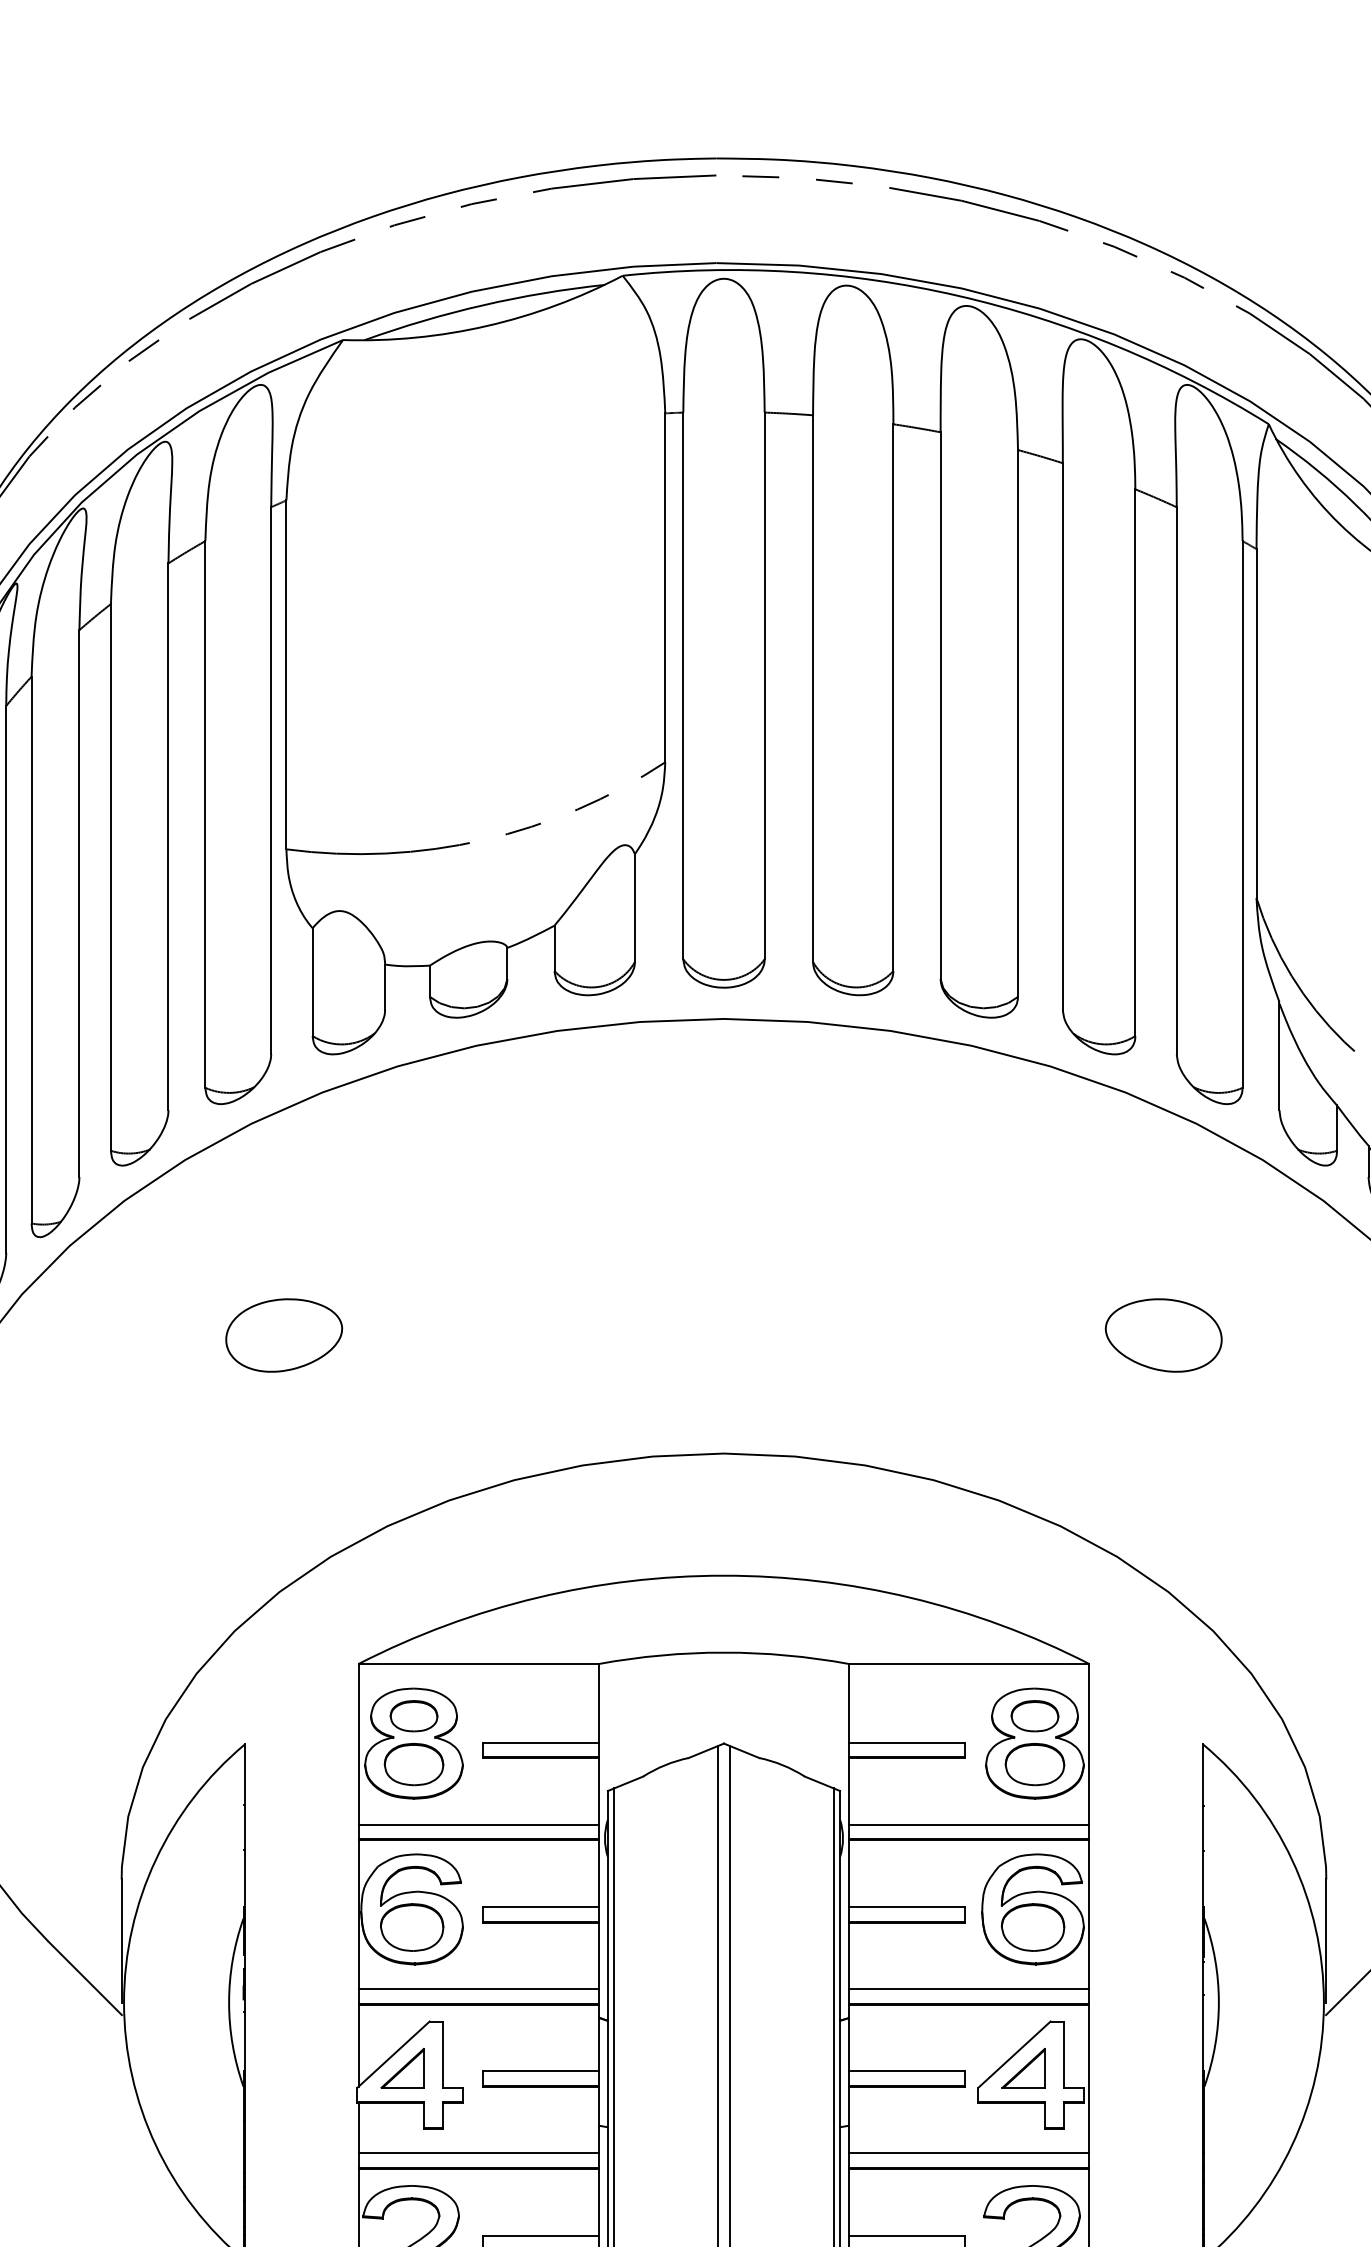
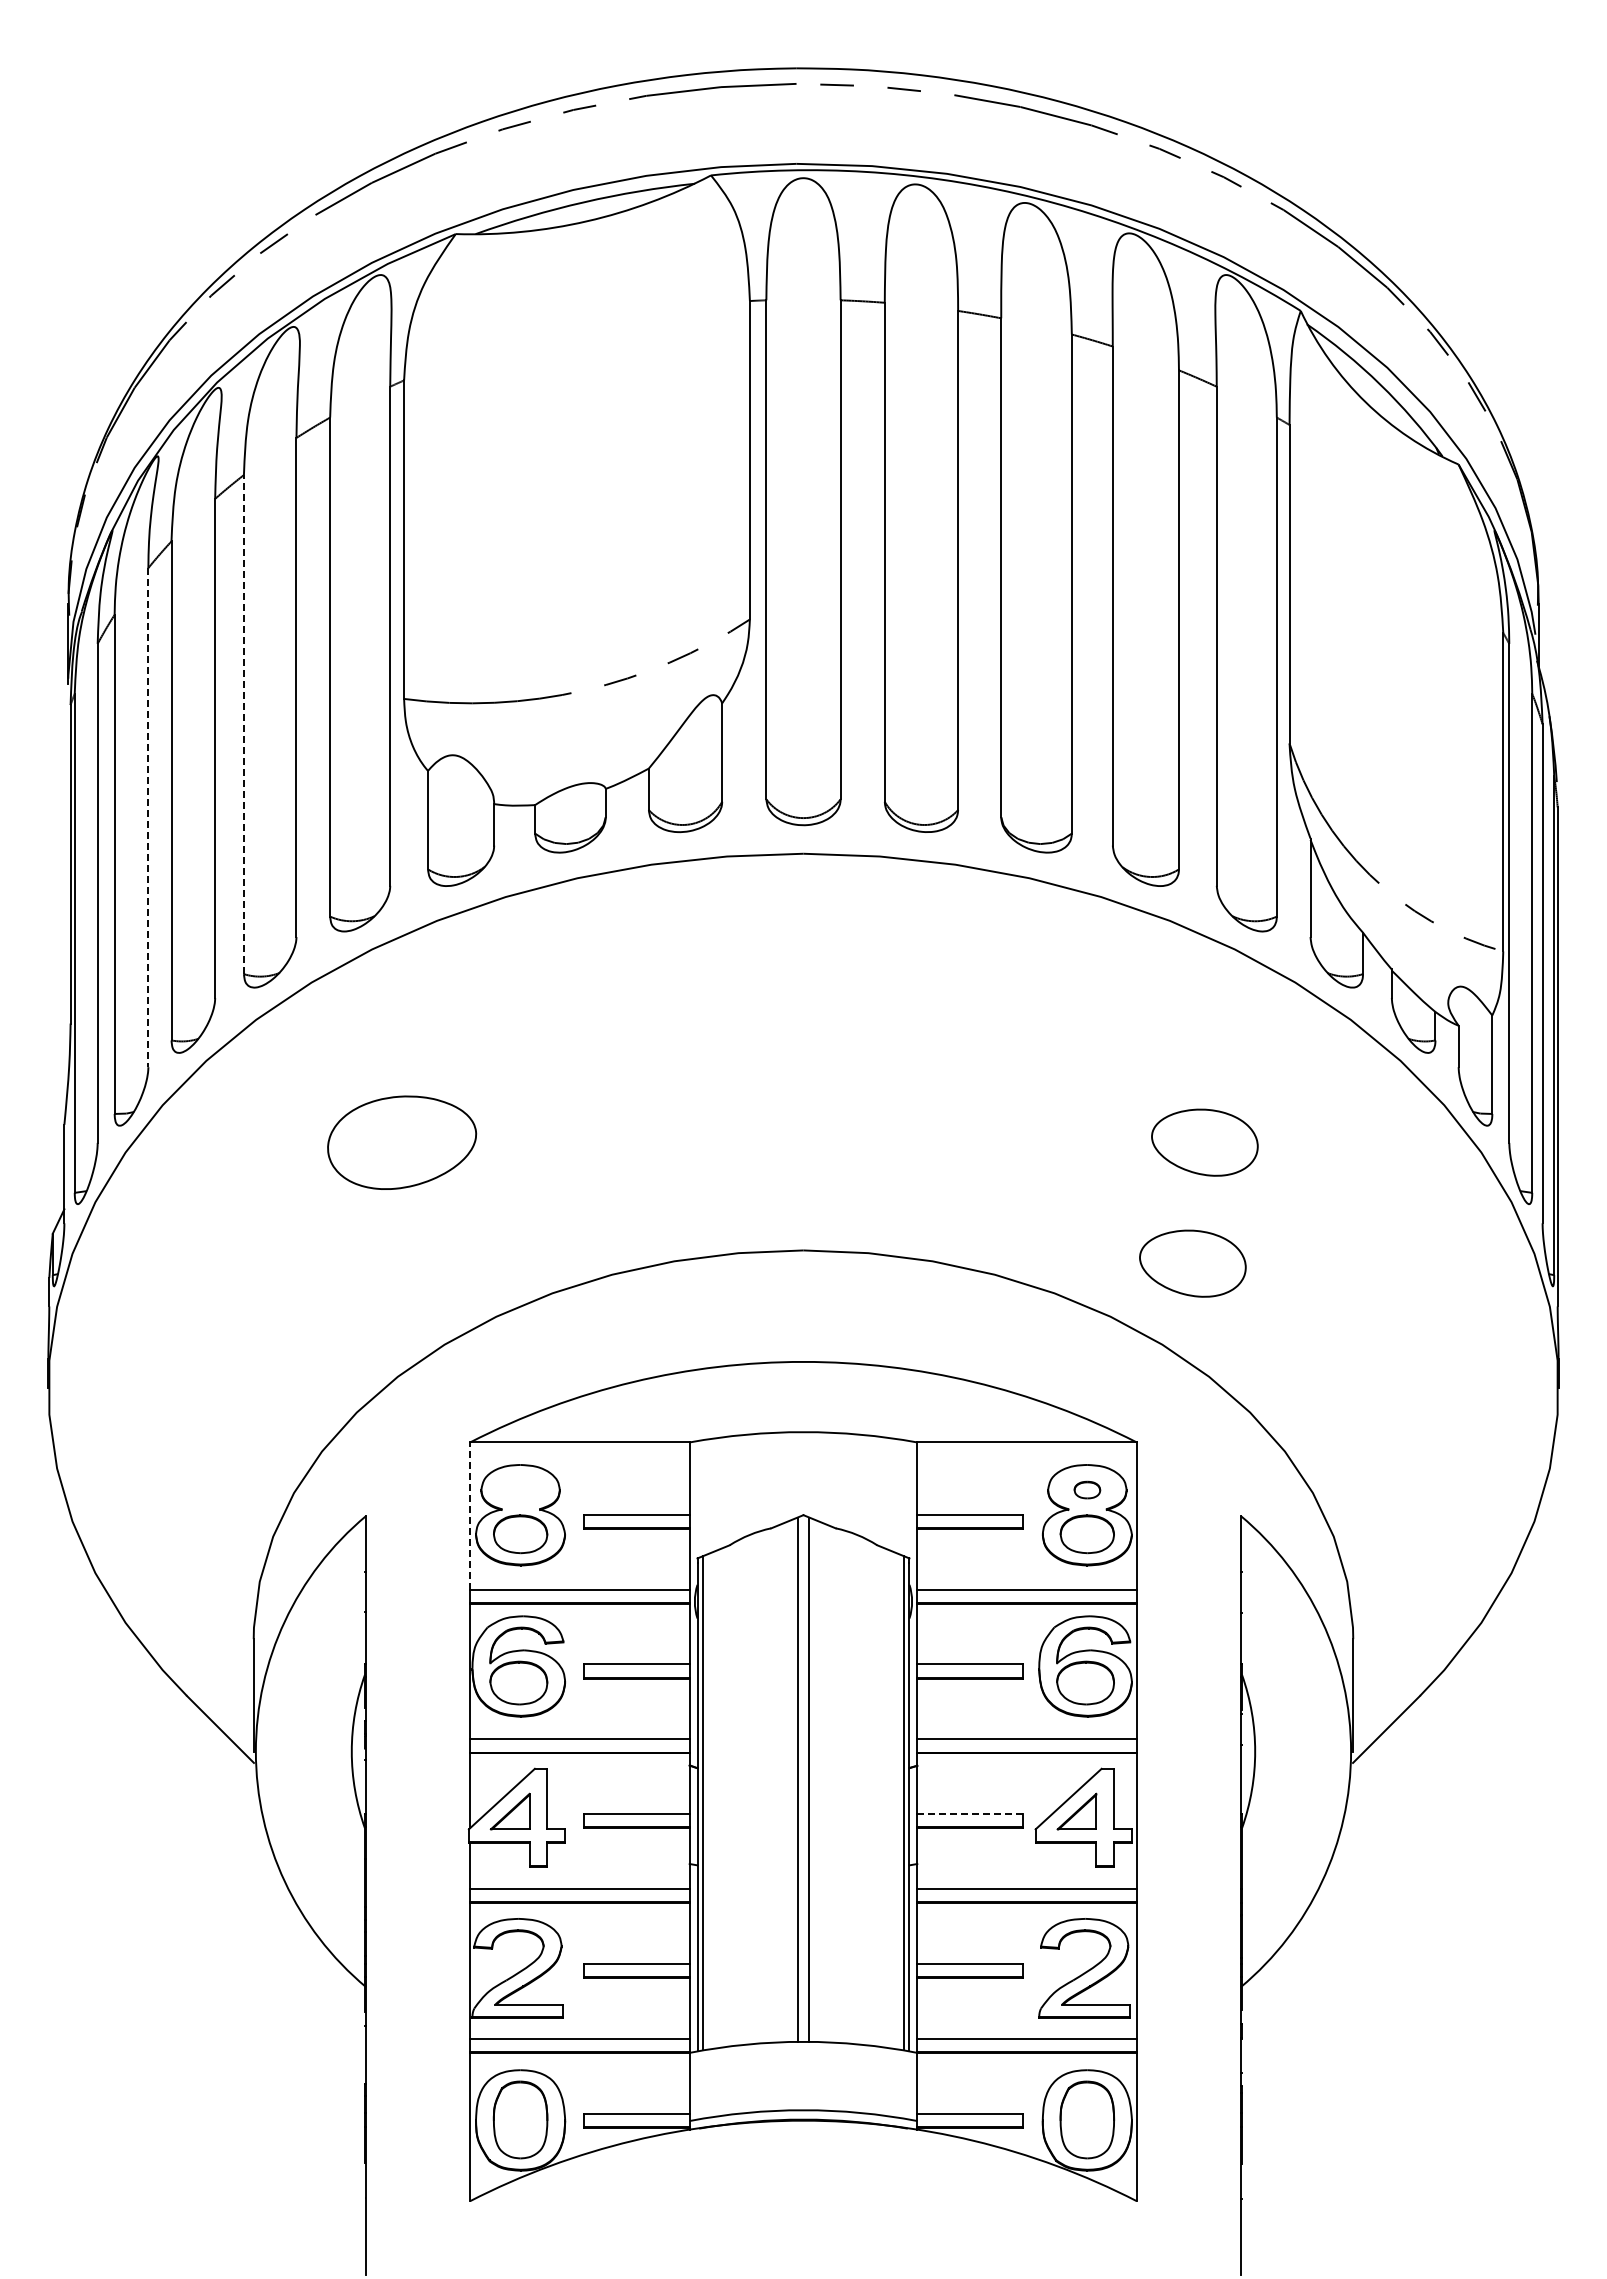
line: (110, 877) -> (243, 724), solid -> dashed
line: (6, 979) -> (148, 817), solid -> dashed
part: (283, 1335) -> (401, 1142), size x1.4
part: (1150, 1467) -> (1192, 1263), added
part: (413, 1715) -> (520, 1489), removed
part: (1035, 1715) -> (1087, 1489), size x0.6
line: (359, 1745) -> (470, 1516), solid -> dashed
line: (906, 2071) -> (970, 1814), solid -> dashed

